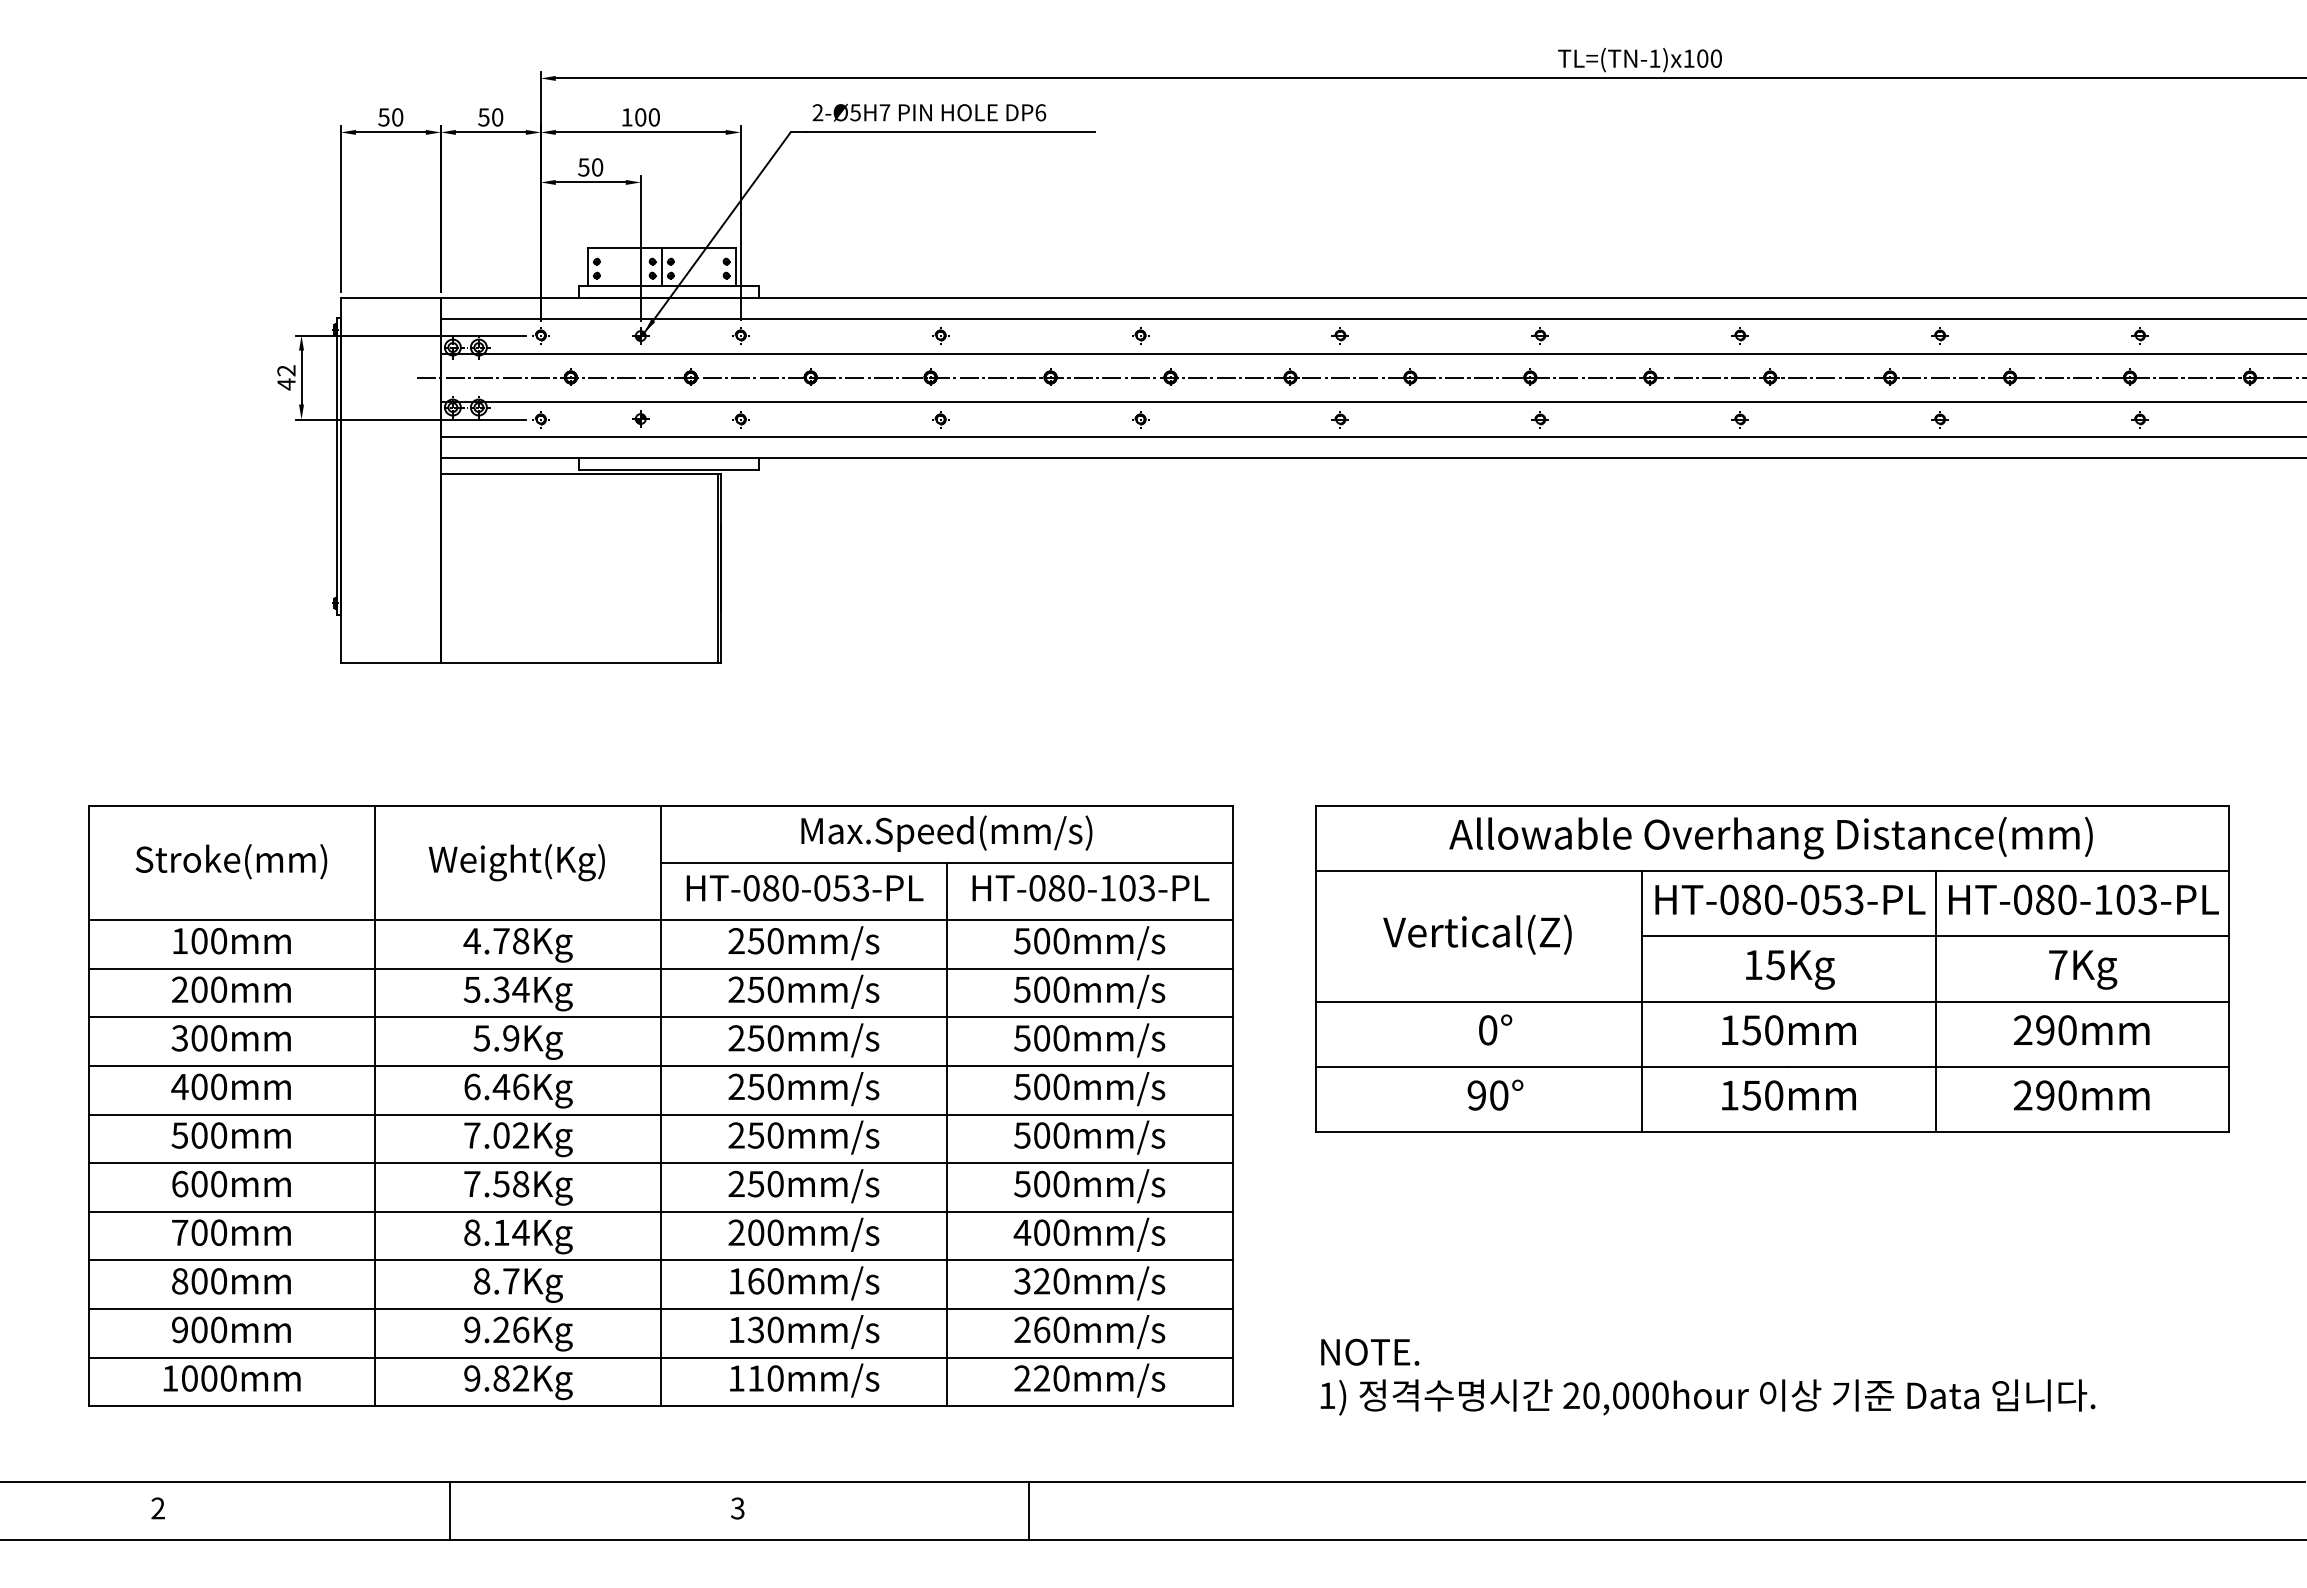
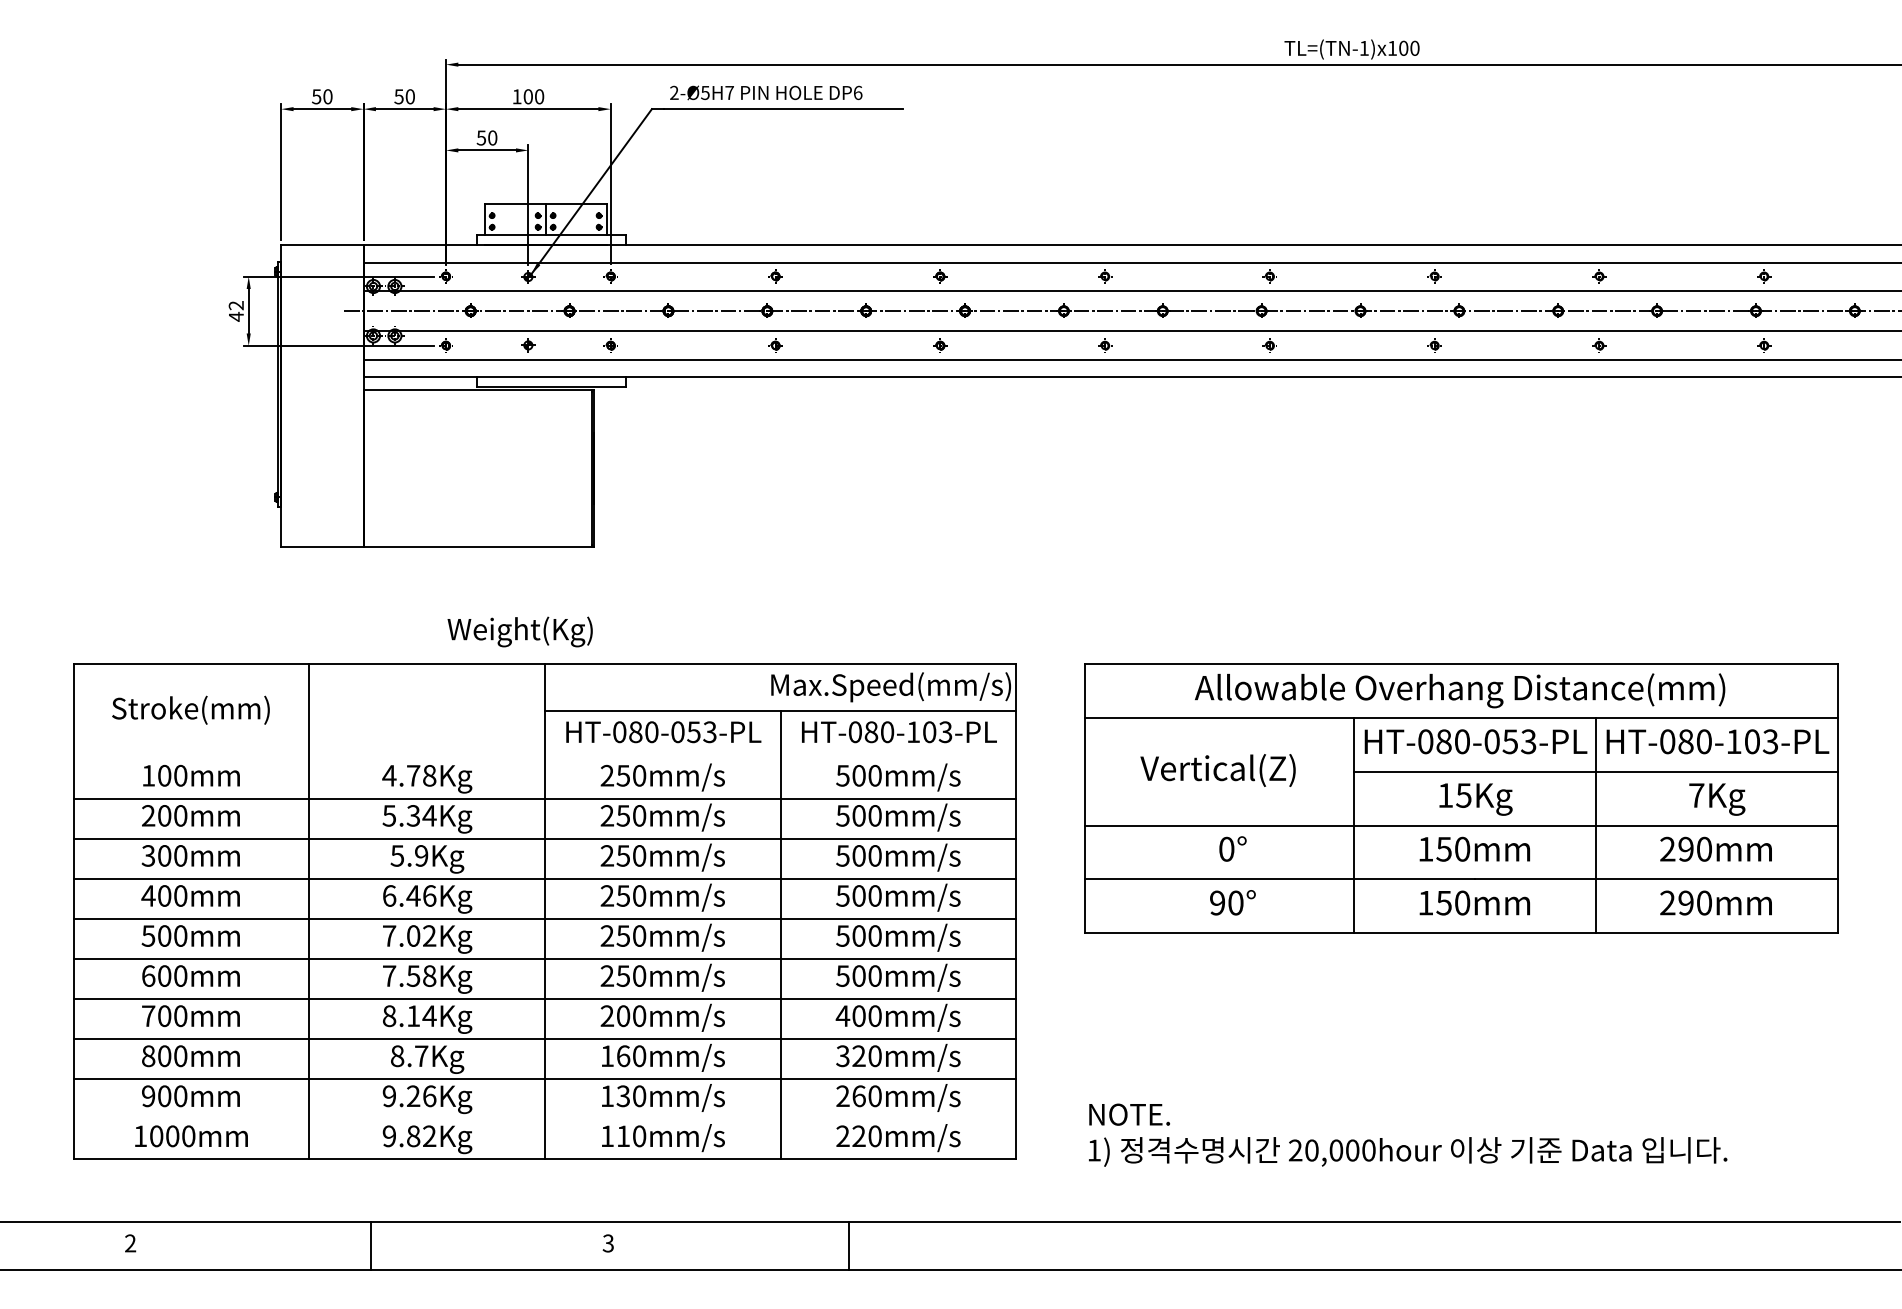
text: (946, 833) -> (890, 687), moved
text: (516, 862) -> (519, 631), moved
line: (660, 920) -> (544, 758), removed
line: (660, 1357) -> (544, 1118), removed

